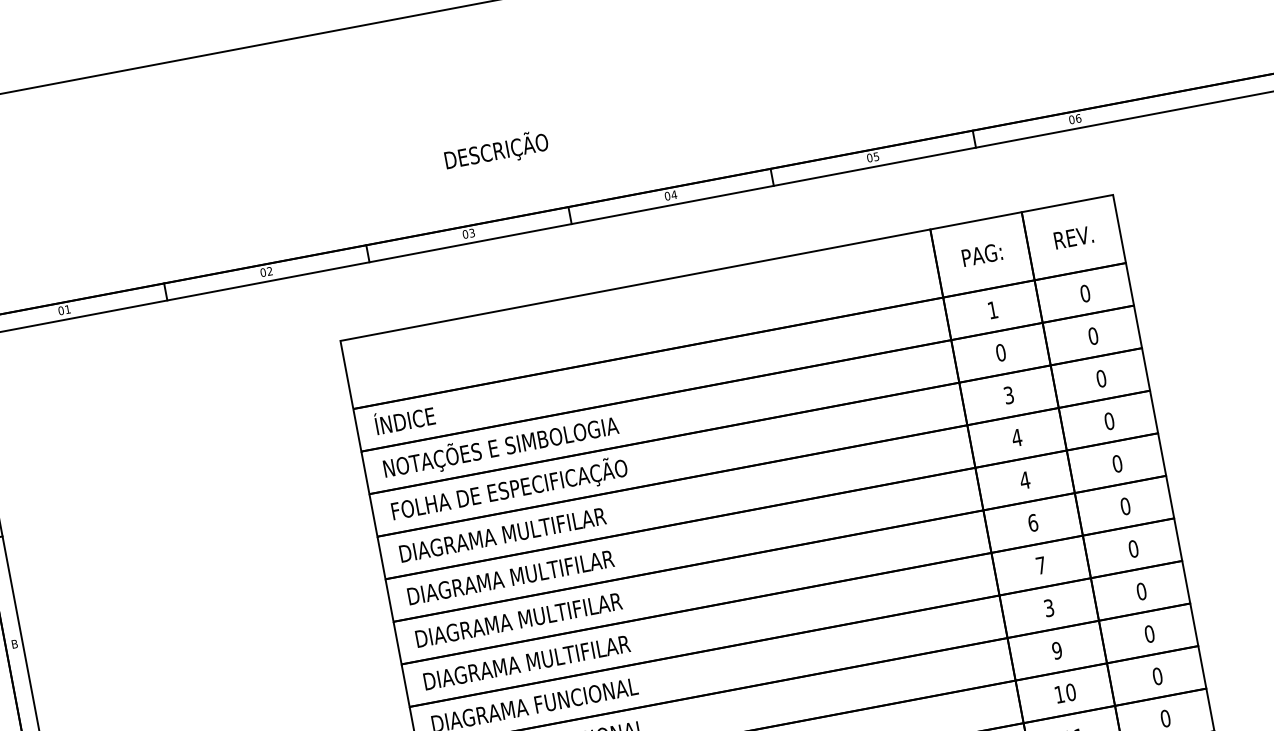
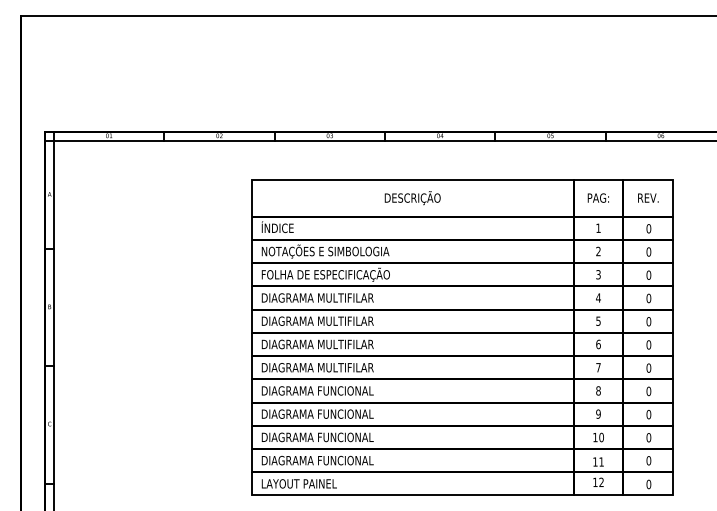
text: (496, 152) -> (412, 198), moved
text: (1000, 352) -> (598, 251), 0 -> 2
text: (1024, 479) -> (598, 320), 4 -> 5
text: (1049, 607) -> (598, 390), 3 -> 8

